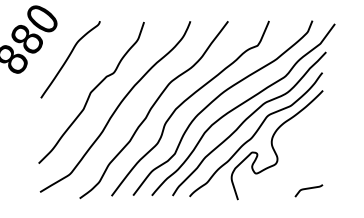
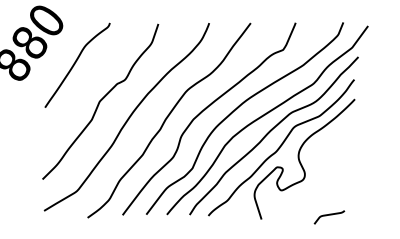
curve: (308, 189) -> (329, 215), moved

